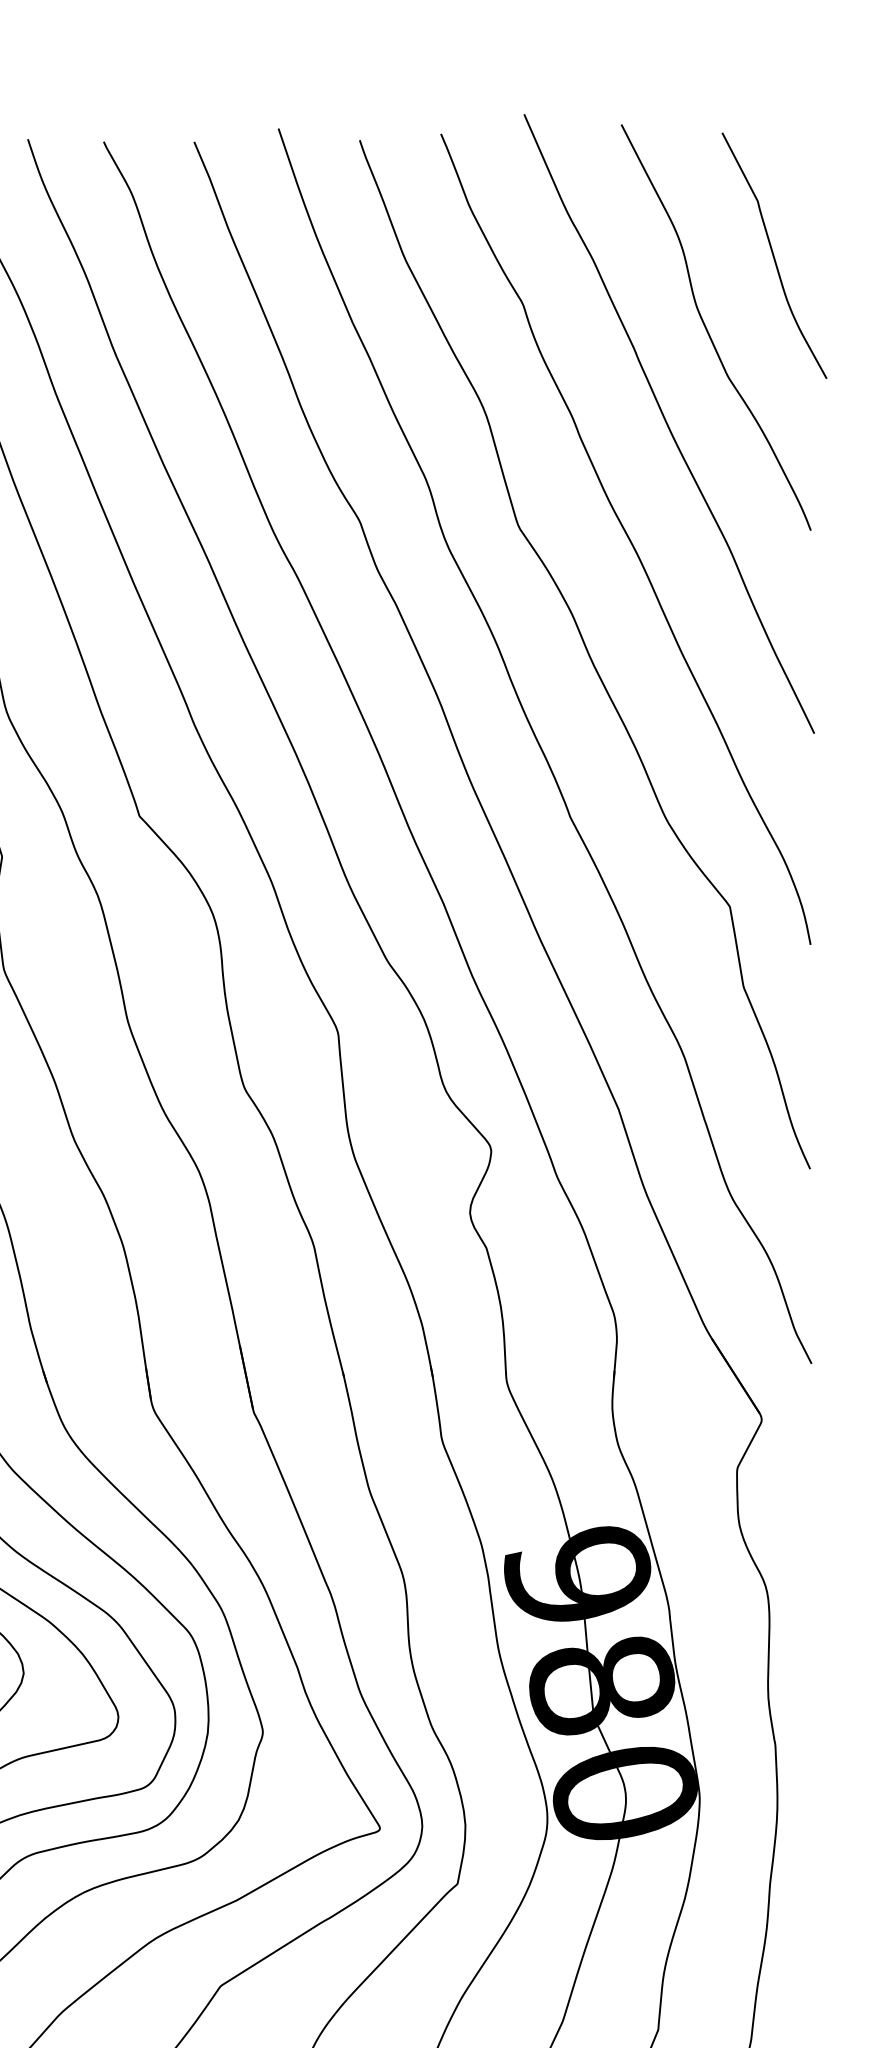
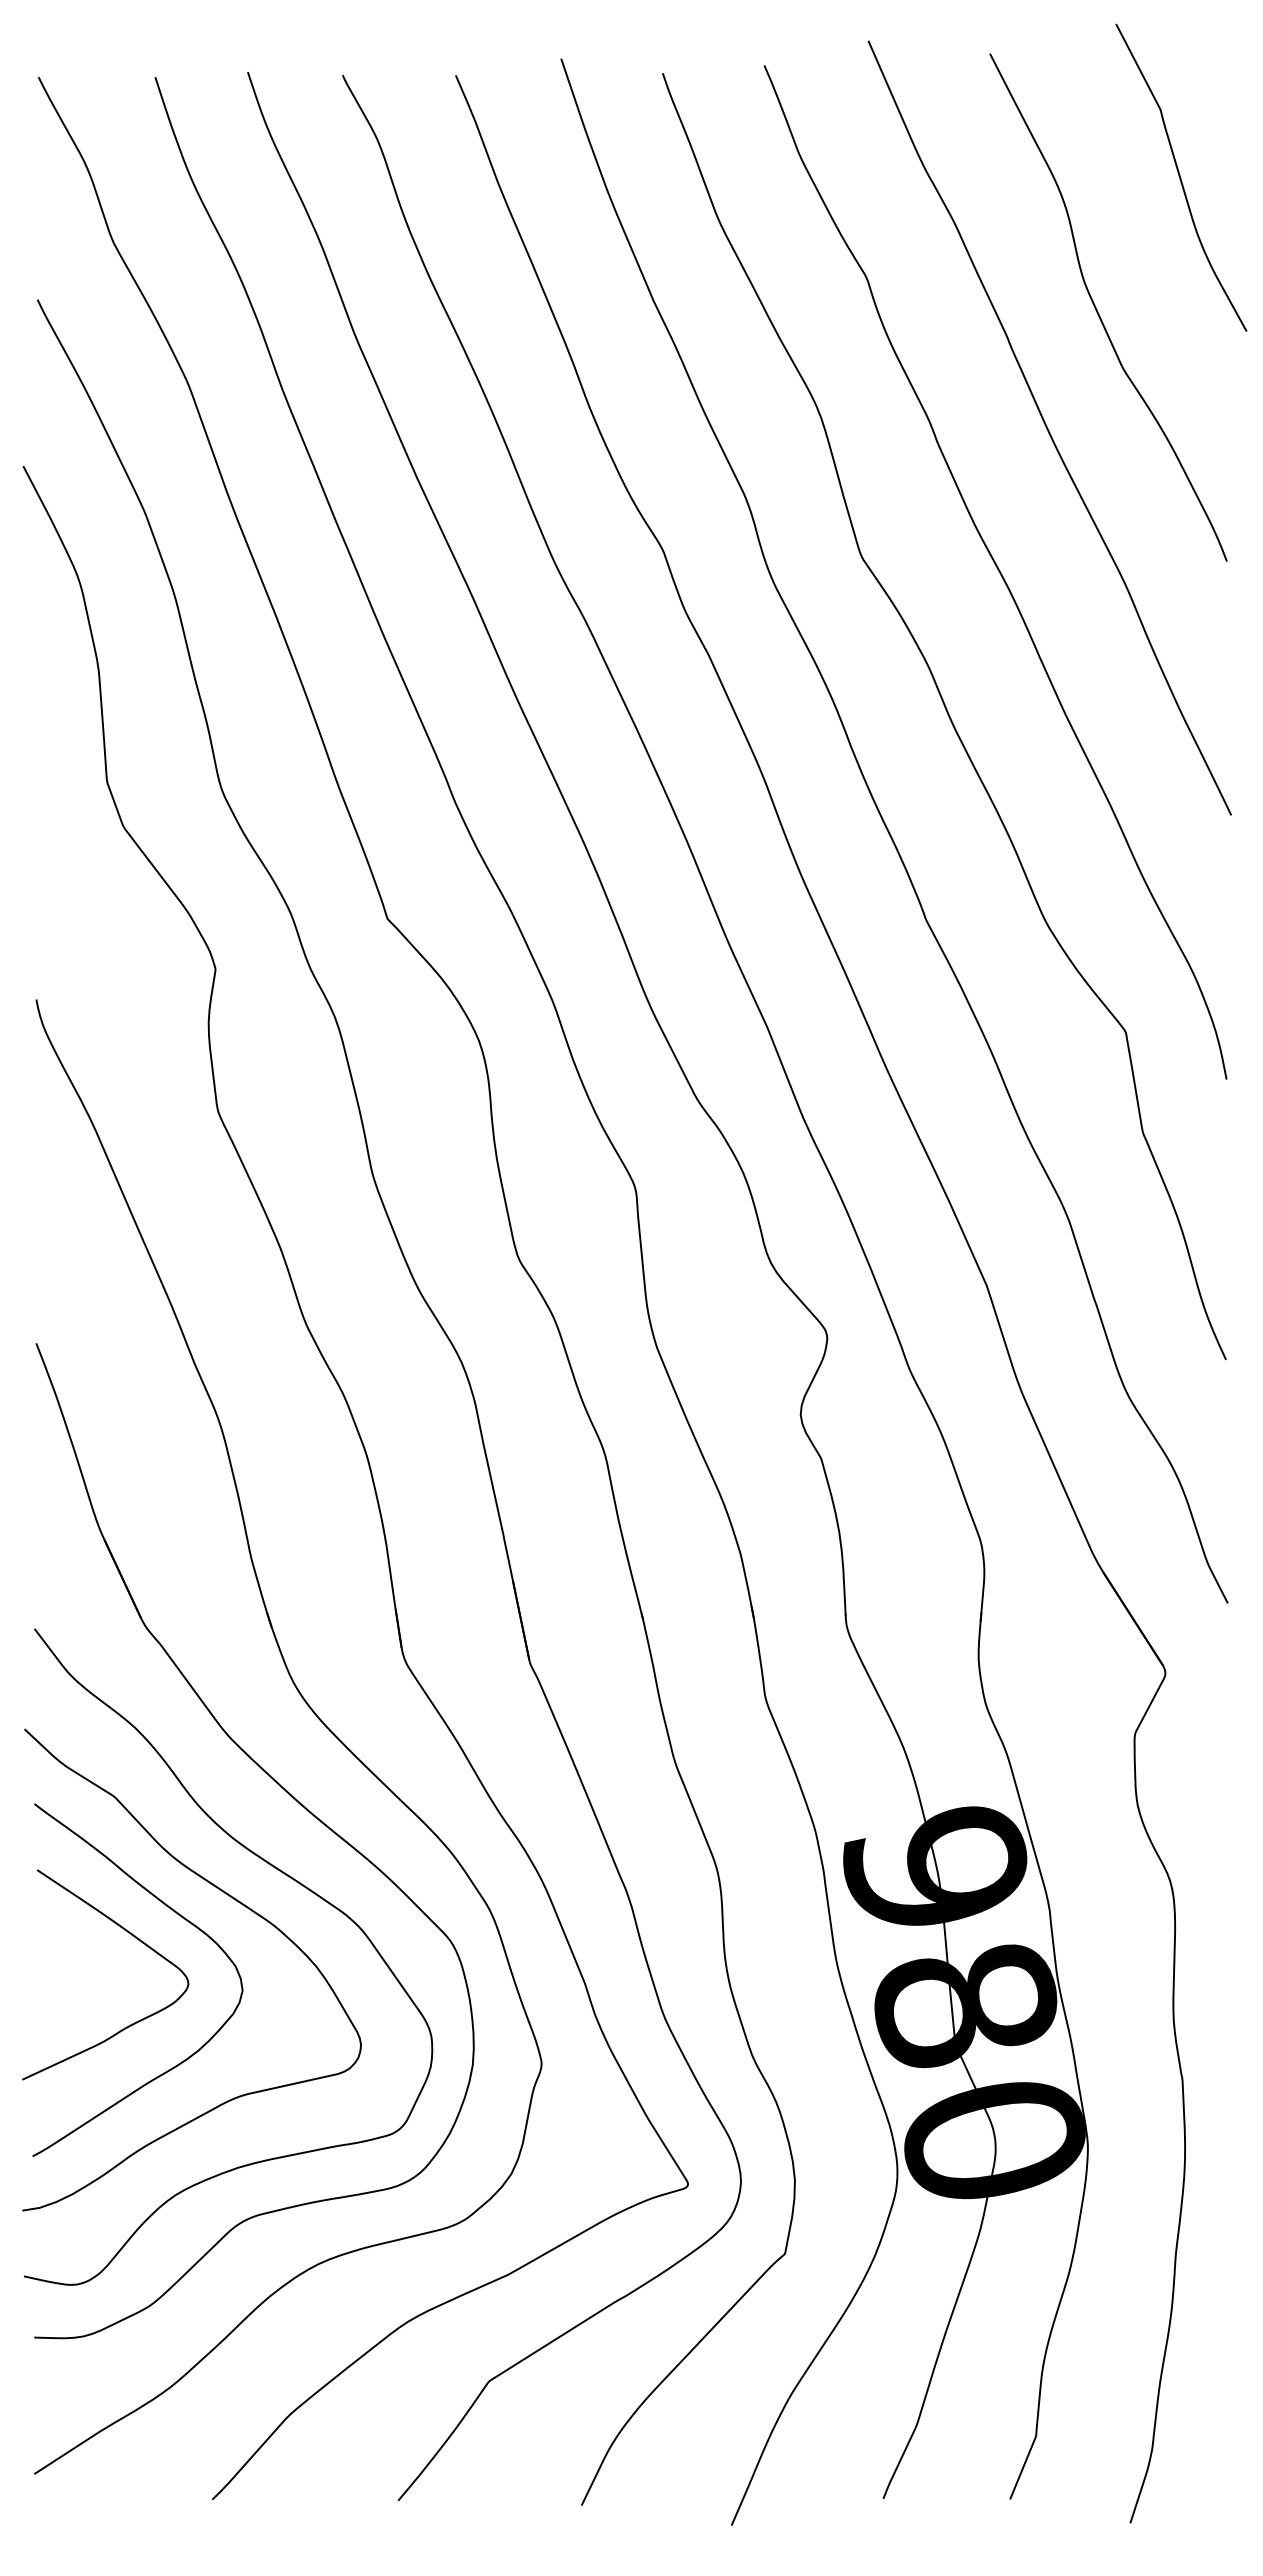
curve: (773, 255) -> (1180, 177), moved

